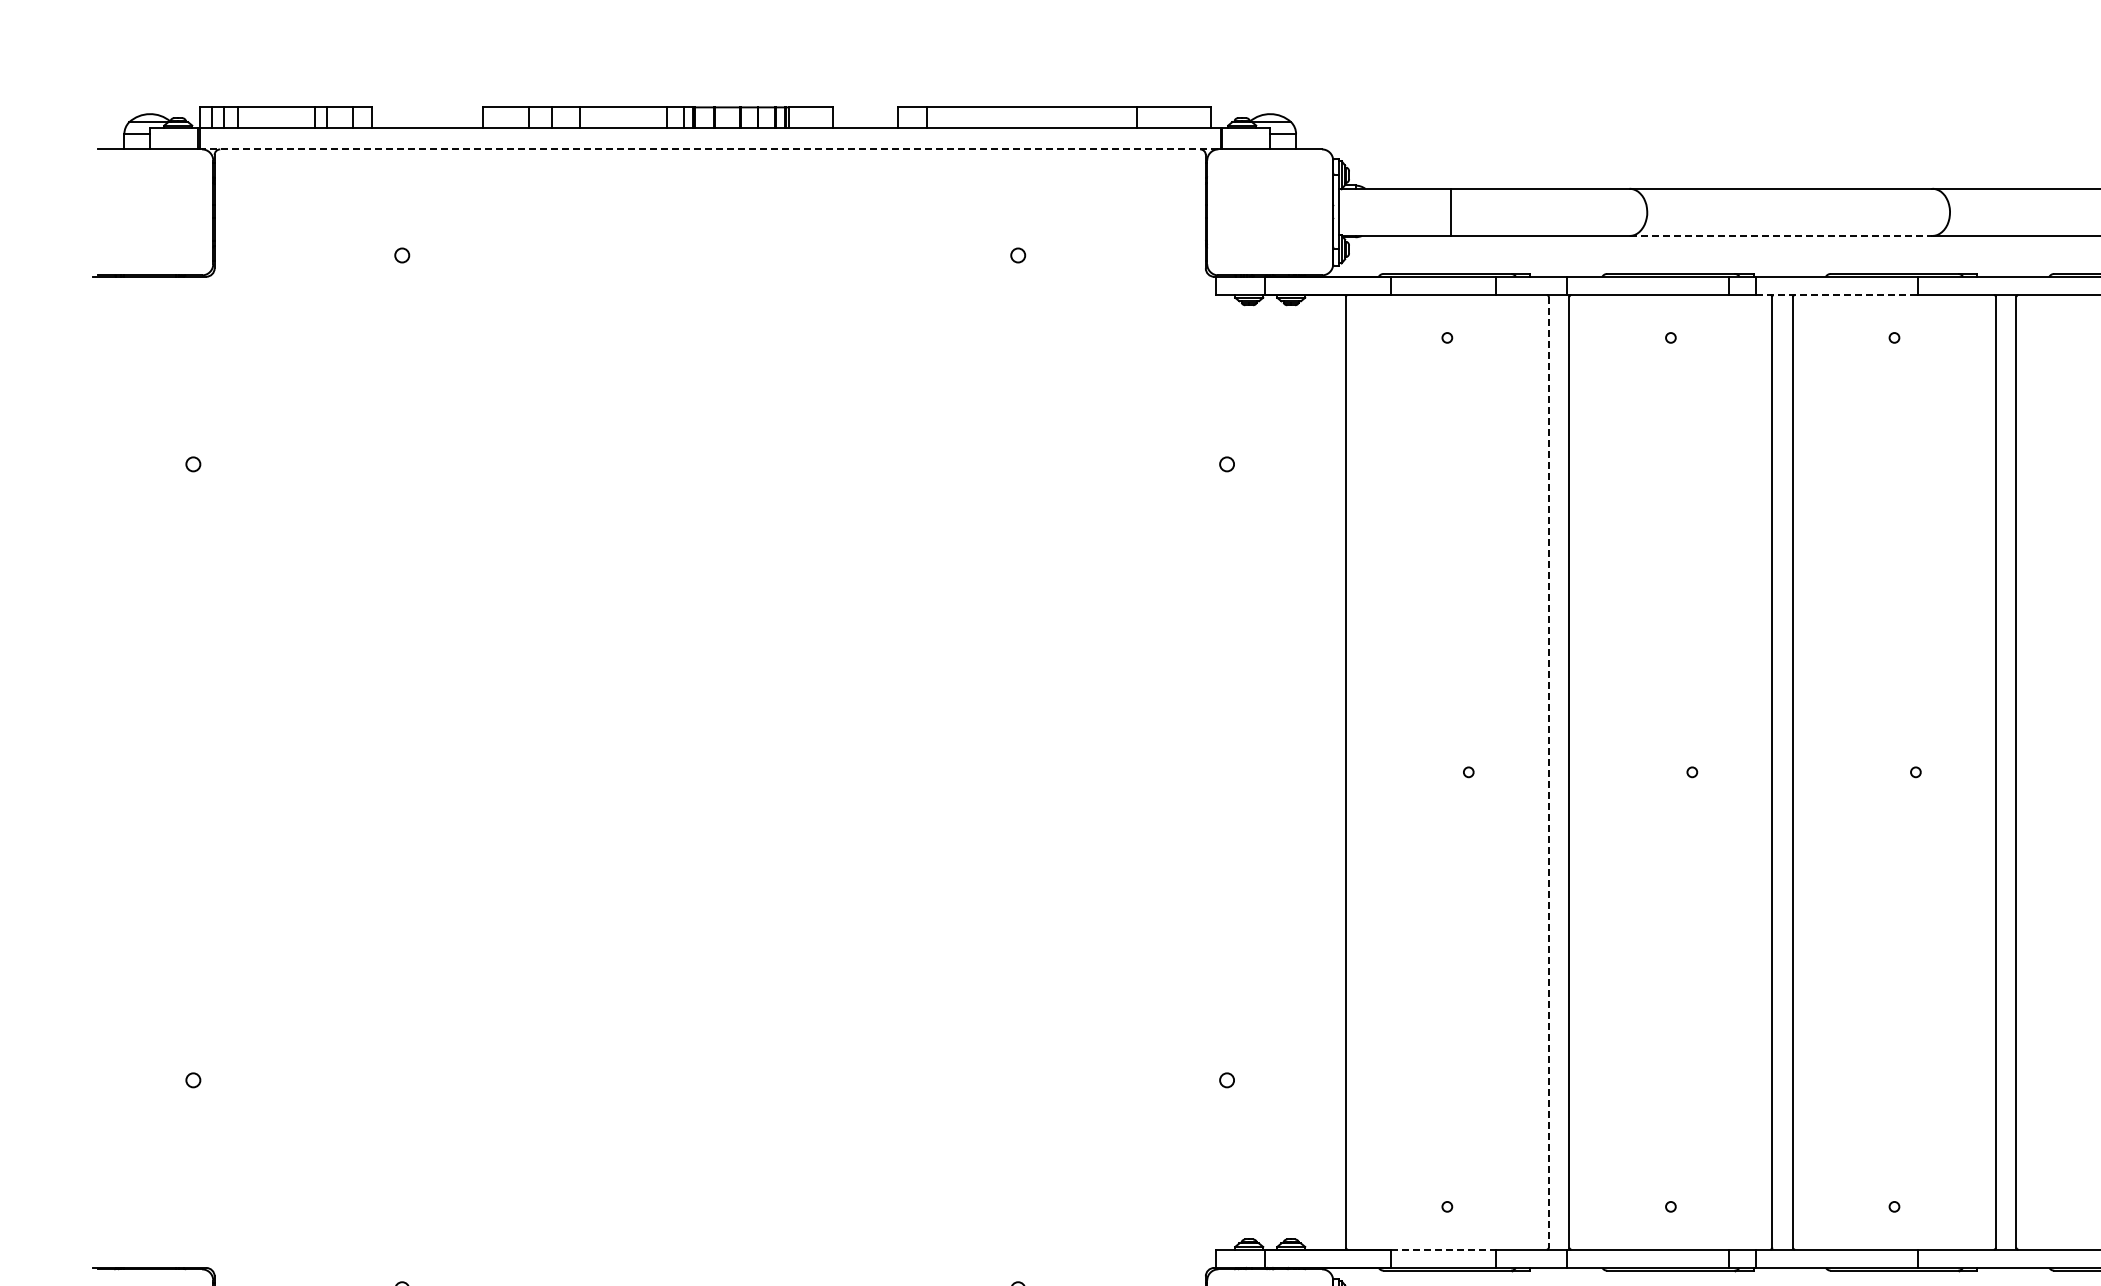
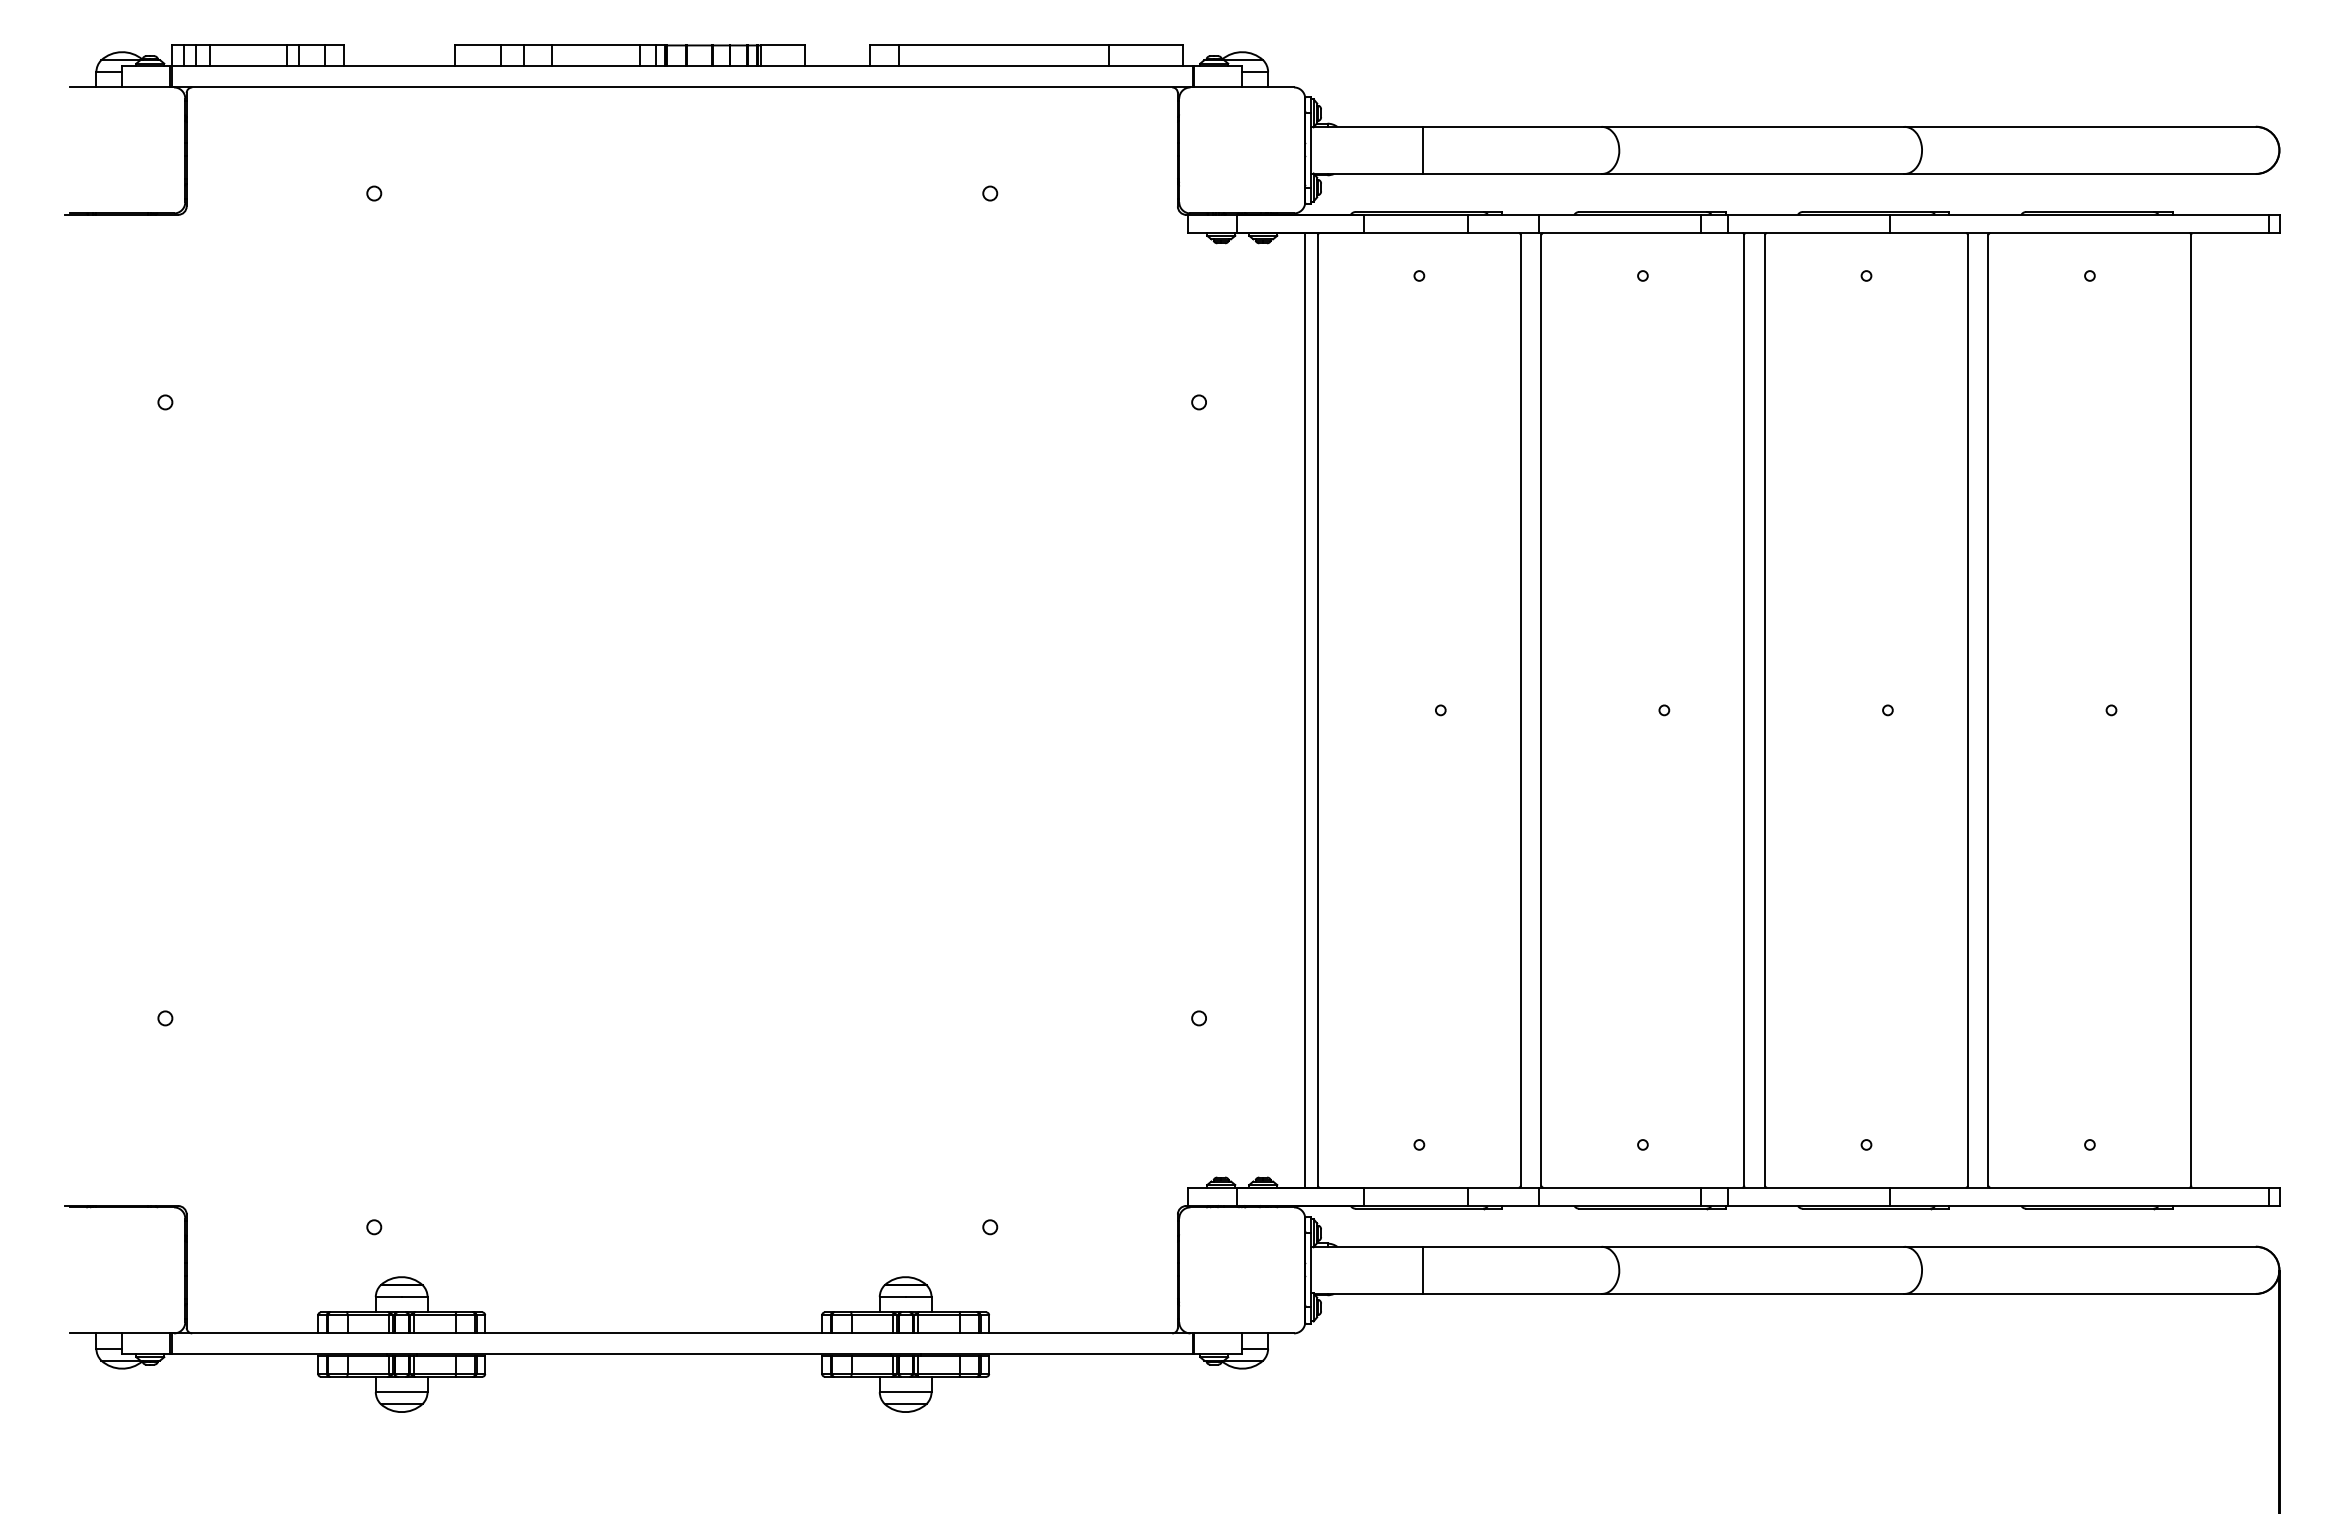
line: (709, 149) -> (681, 87), dashed -> solid
line: (1781, 236) -> (1753, 174), dashed -> solid
line: (1836, 295) -> (1808, 233), dashed -> solid
line: (1333, 772) -> (1305, 710), added
line: (1548, 772) -> (1520, 710), dashed -> solid
line: (1444, 1249) -> (1416, 1187), dashed -> solid

